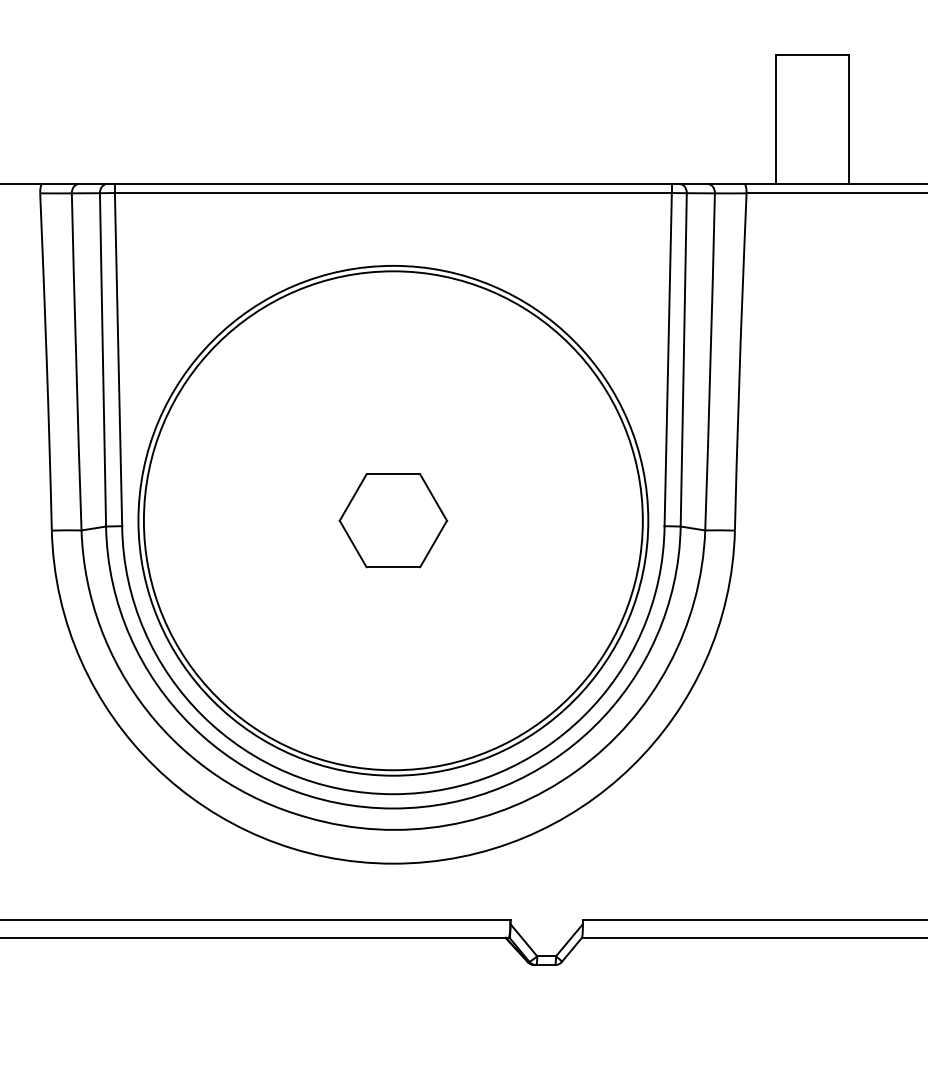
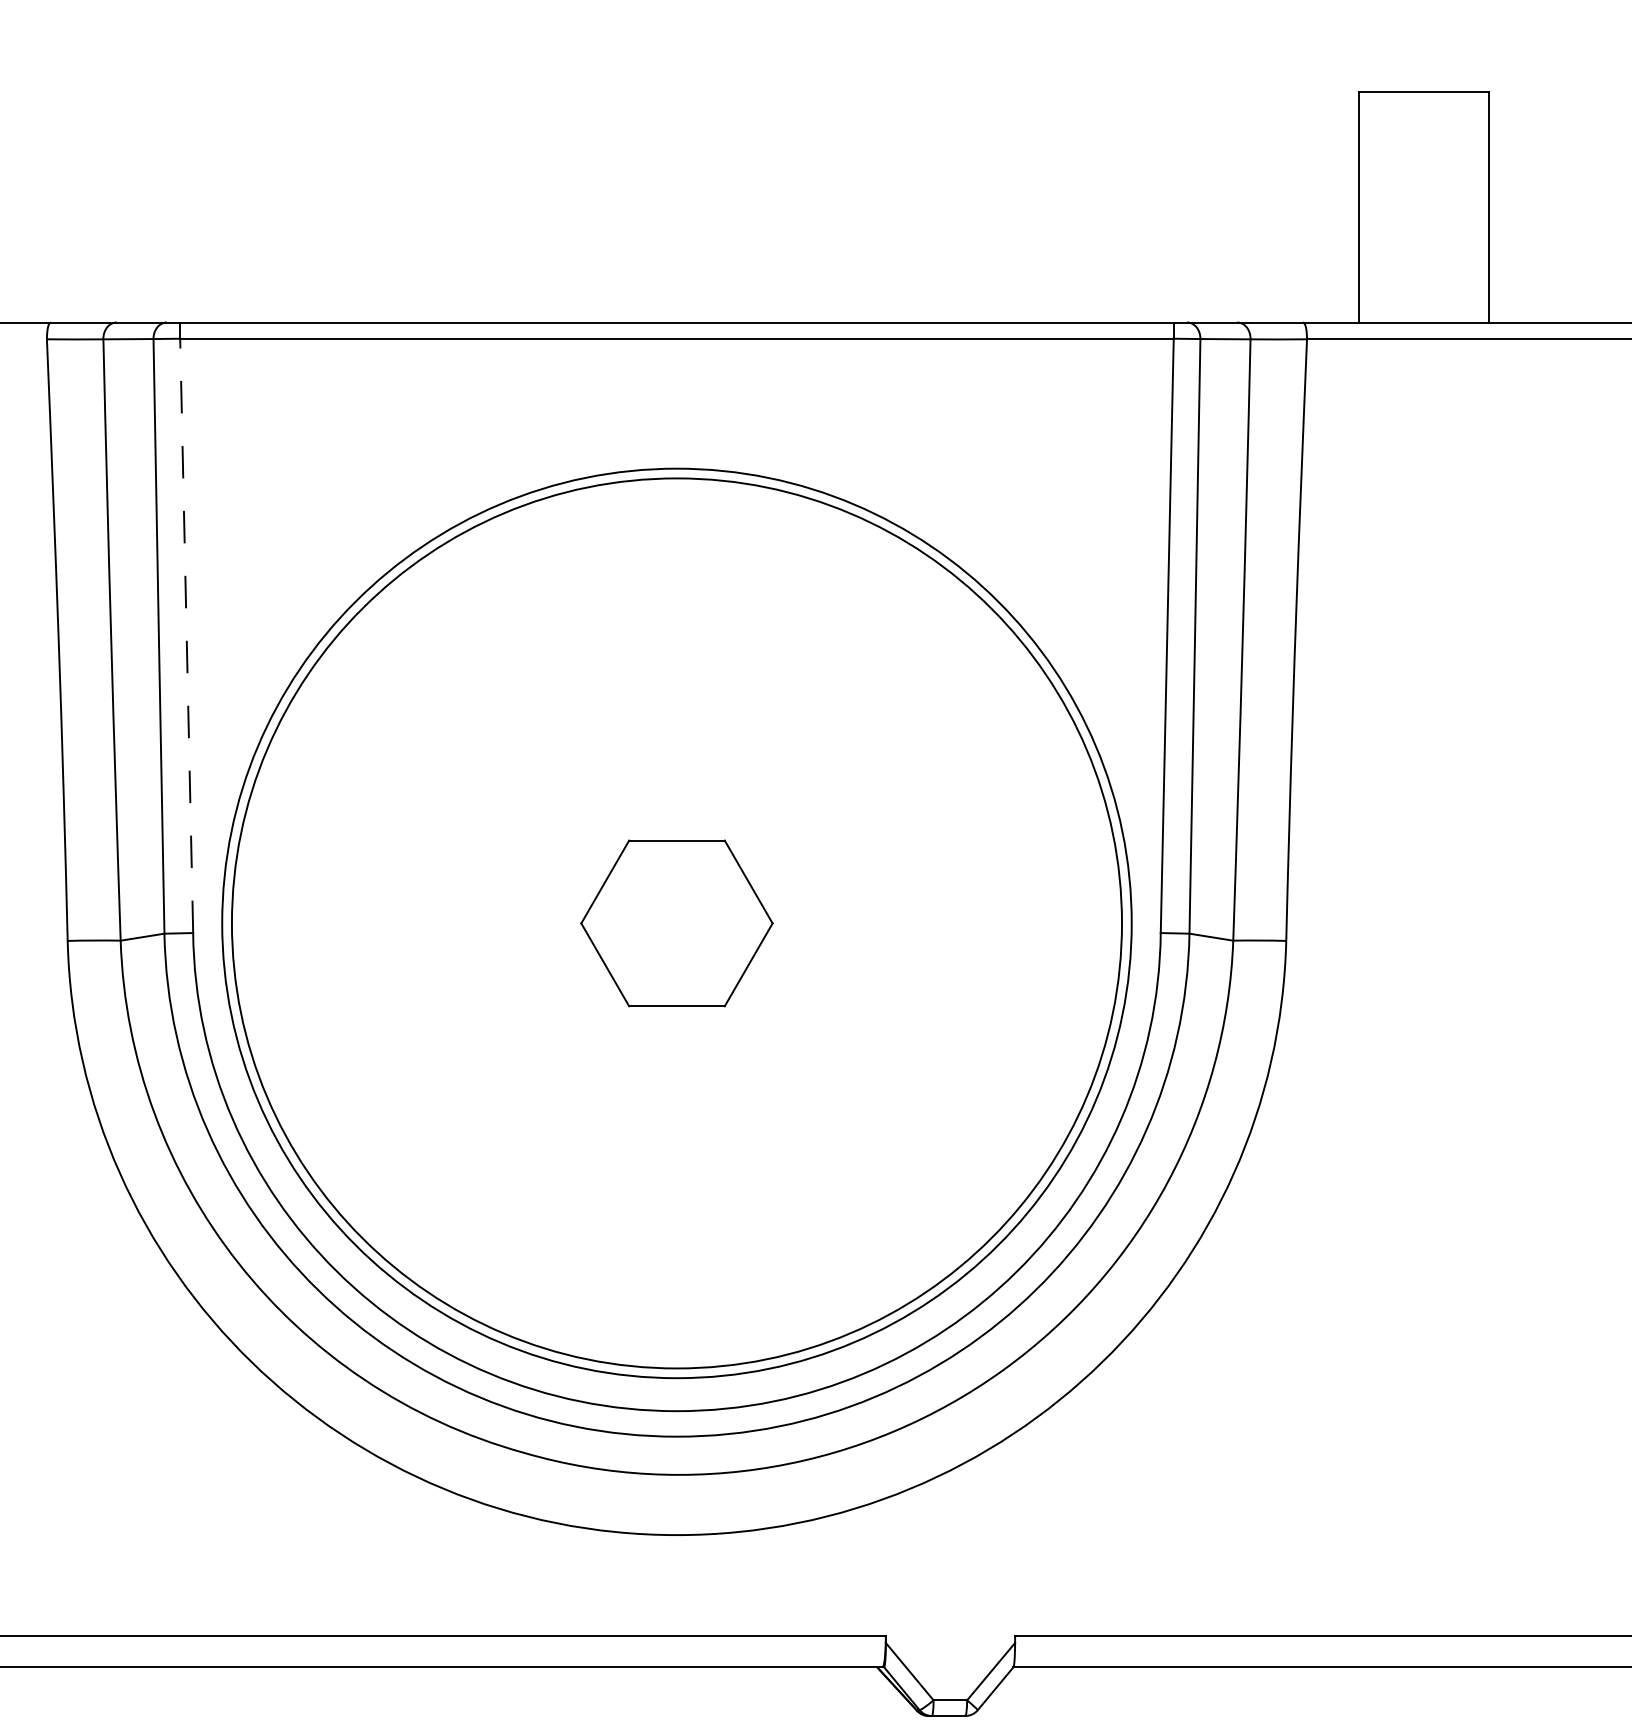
line: (118, 359) -> (186, 635), solid -> dashed

